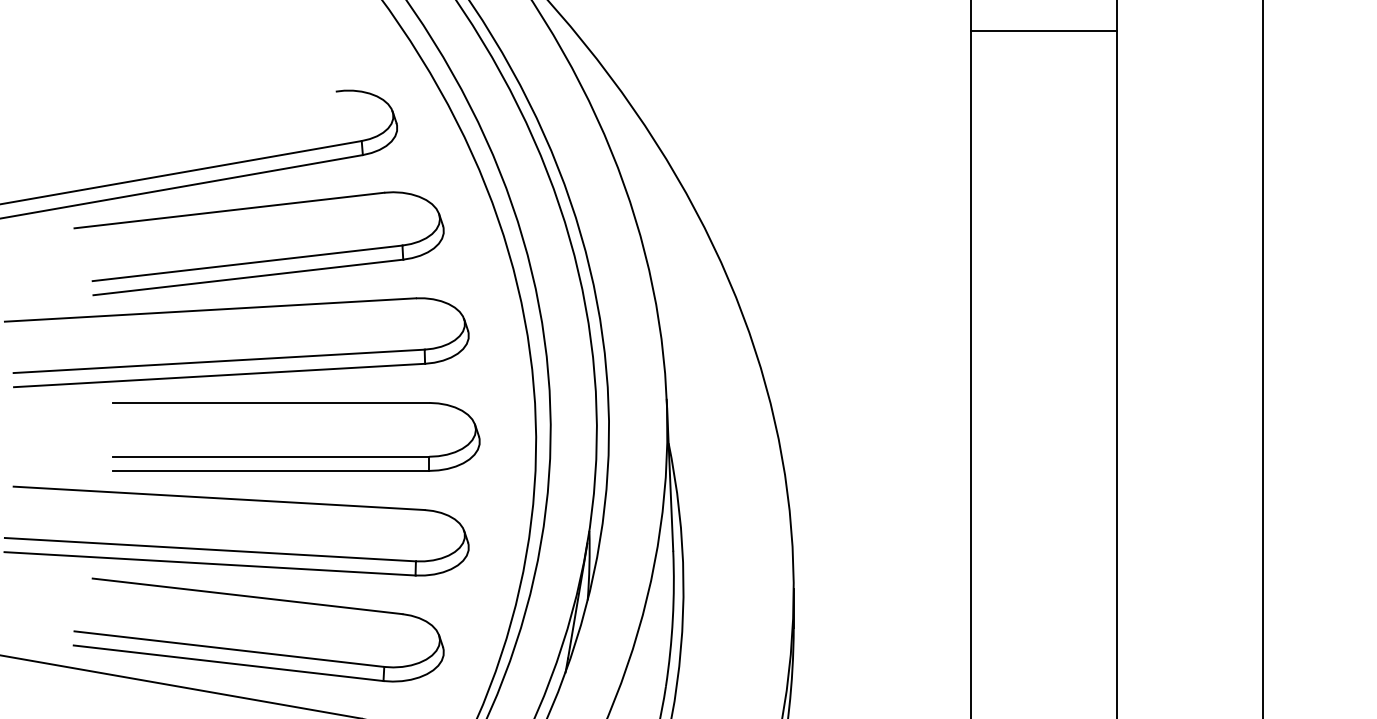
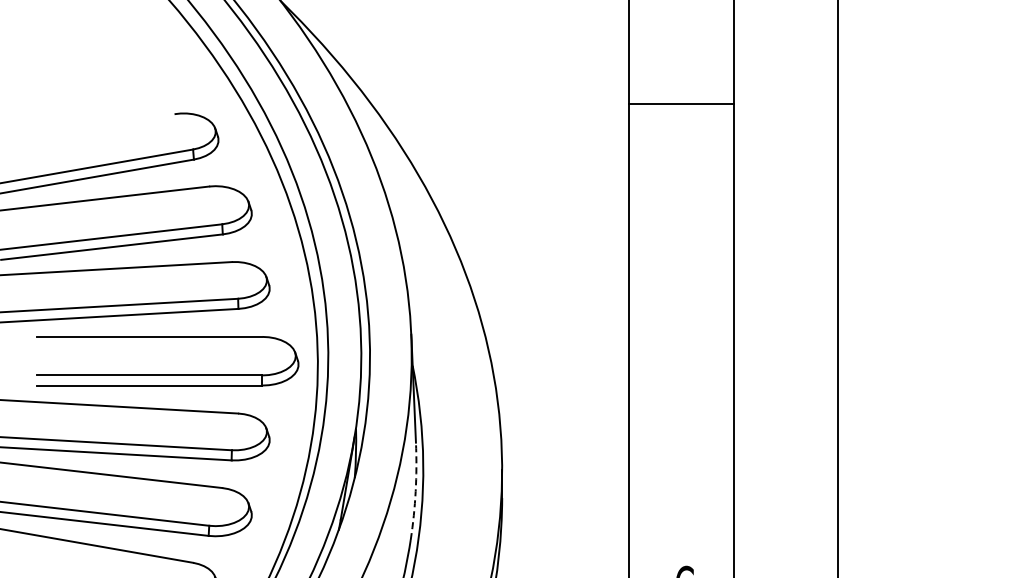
line: (1044, 30) -> (681, 103), moved
part: (296, 455) -> (167, 374), moved
arc: (672, 618) -> (415, 491), solid -> dashed

